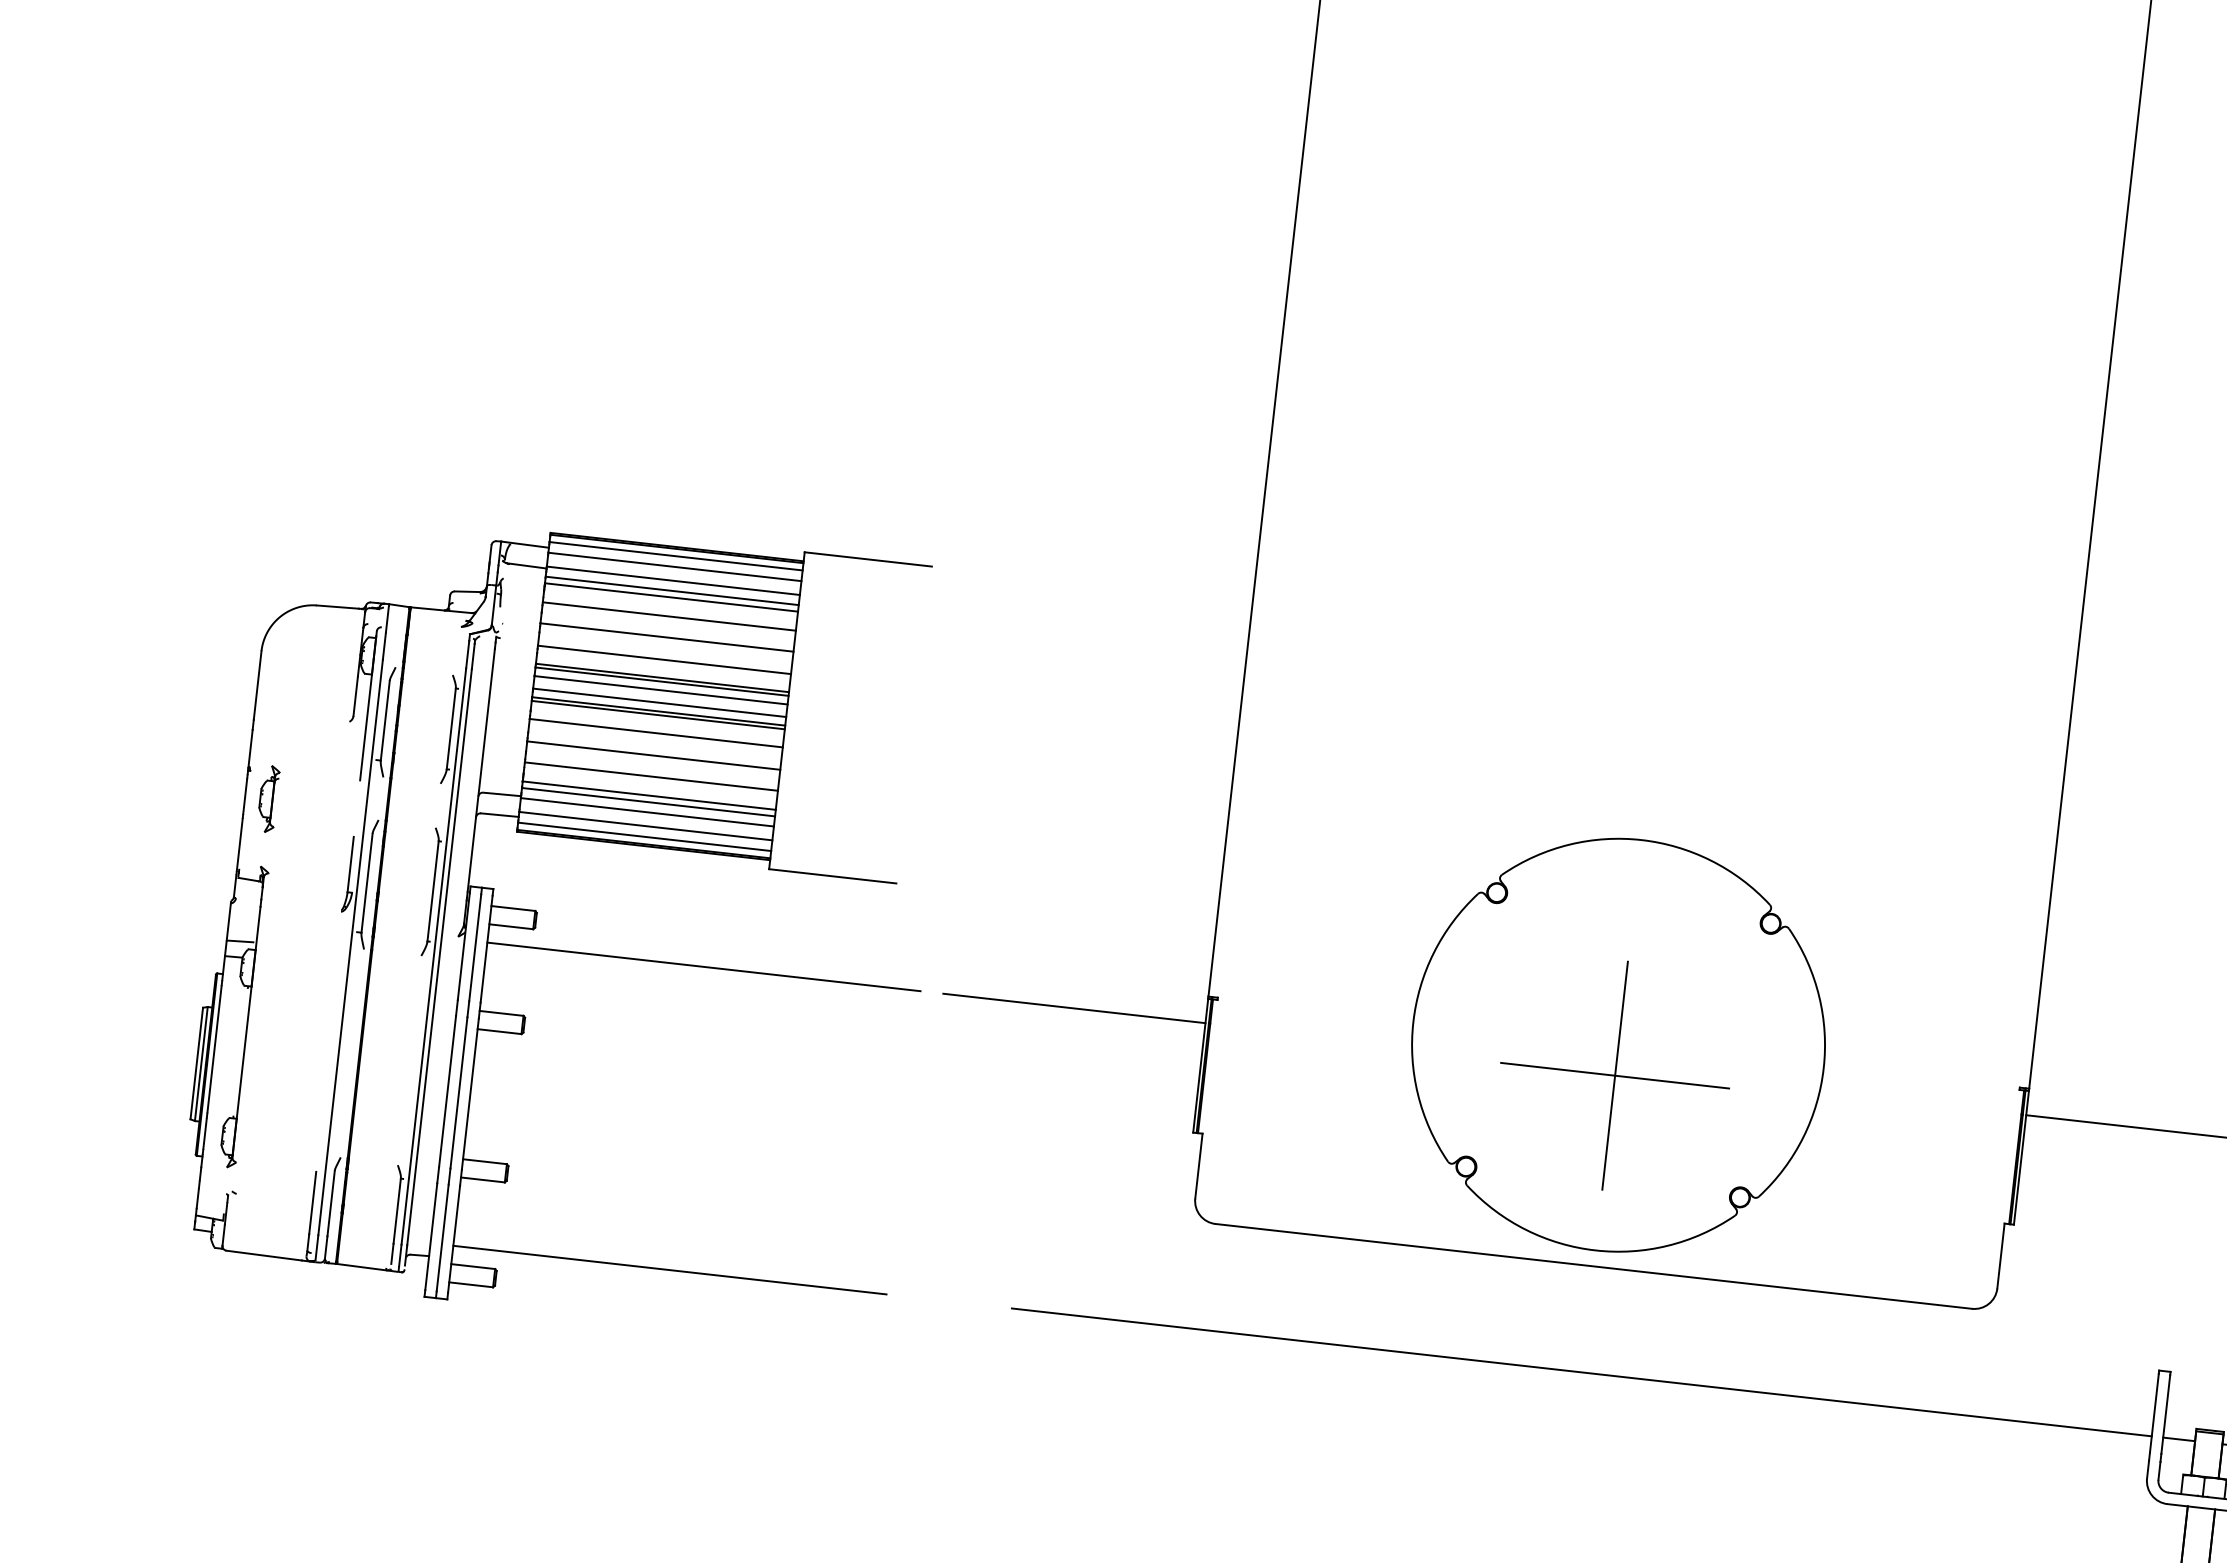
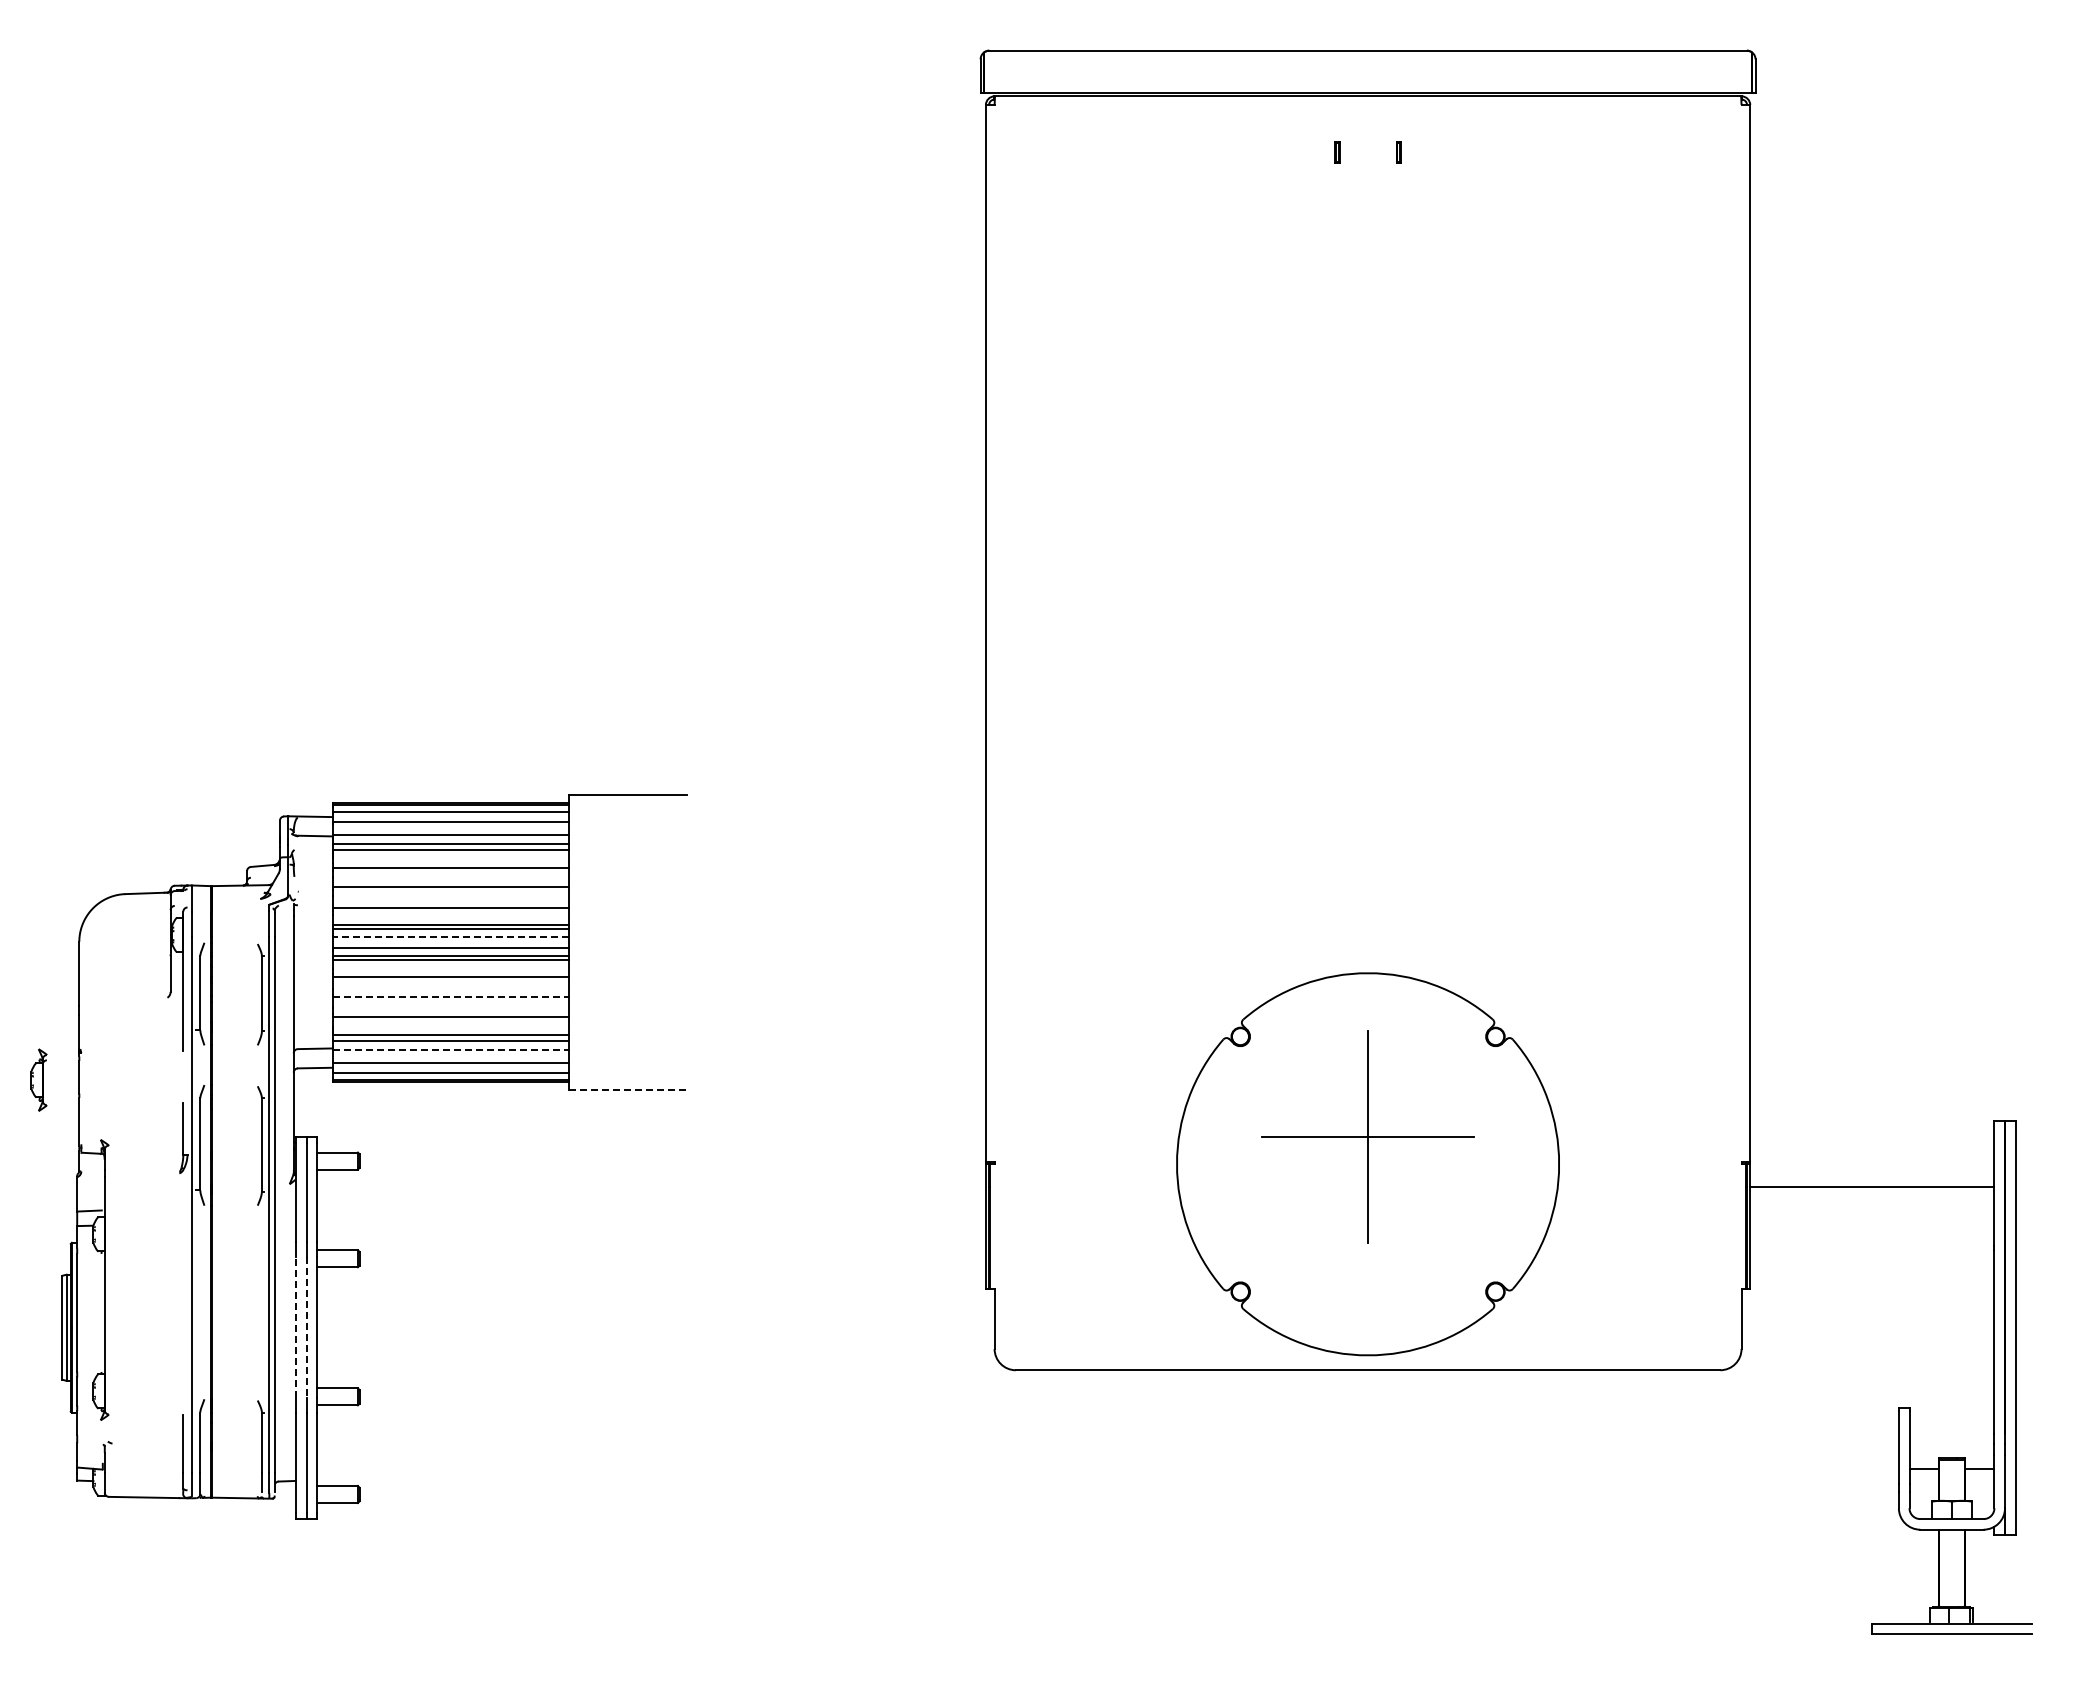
line: (660, 690) -> (450, 936), solid -> dashed
line: (653, 755) -> (450, 997), solid -> dashed
part: (268, 798) -> (38, 1079), moved
line: (646, 812) -> (450, 1050), solid -> dashed
line: (833, 875) -> (628, 1089), solid -> dashed
line: (703, 966) -> (518, 1186), removed
line: (1074, 1008) -> (863, 1186), removed
part: (1614, 1075) -> (1367, 1136), moved
line: (447, 1091) -> (295, 1327), solid -> dashed
line: (458, 1093) -> (306, 1328), solid -> dashed
line: (669, 1269) -> (518, 1468), removed
line: (1581, 1371) -> (1367, 1468), removed

